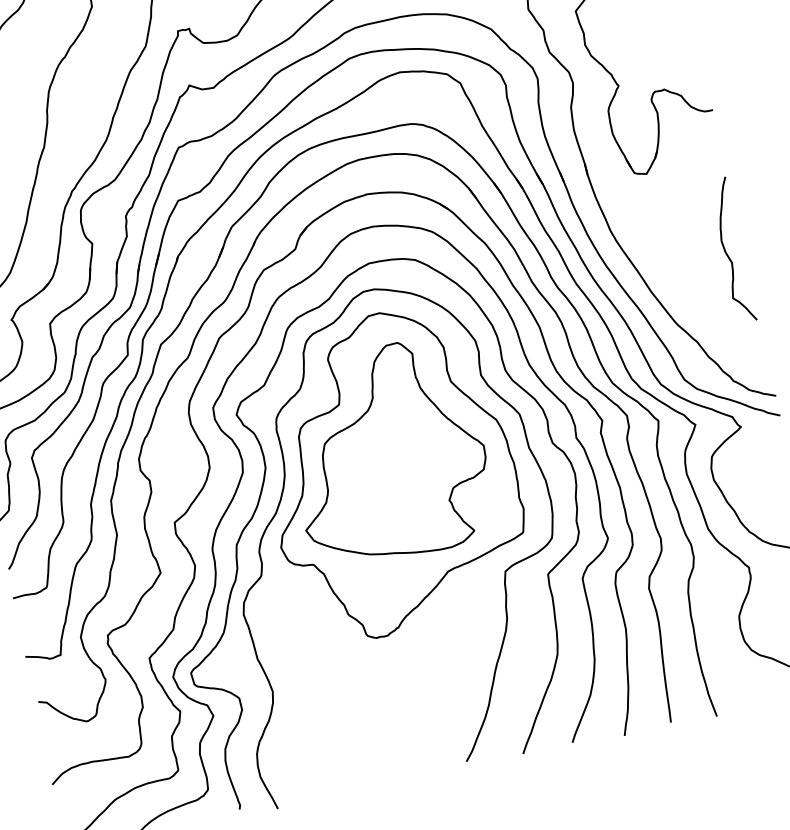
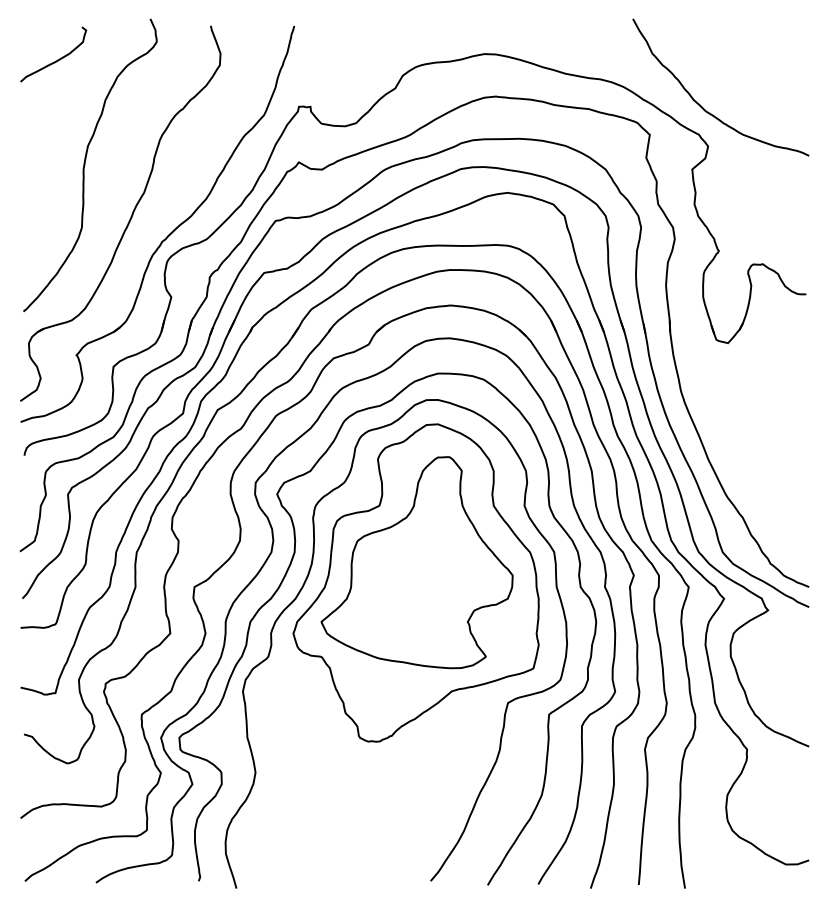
curve: (726, 252) -> (790, 436), removed

